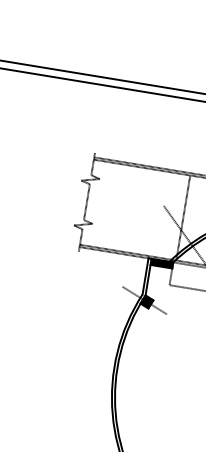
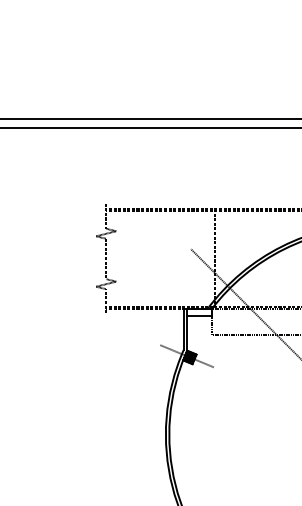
hatch: (162, 263) -> (199, 312), removed

